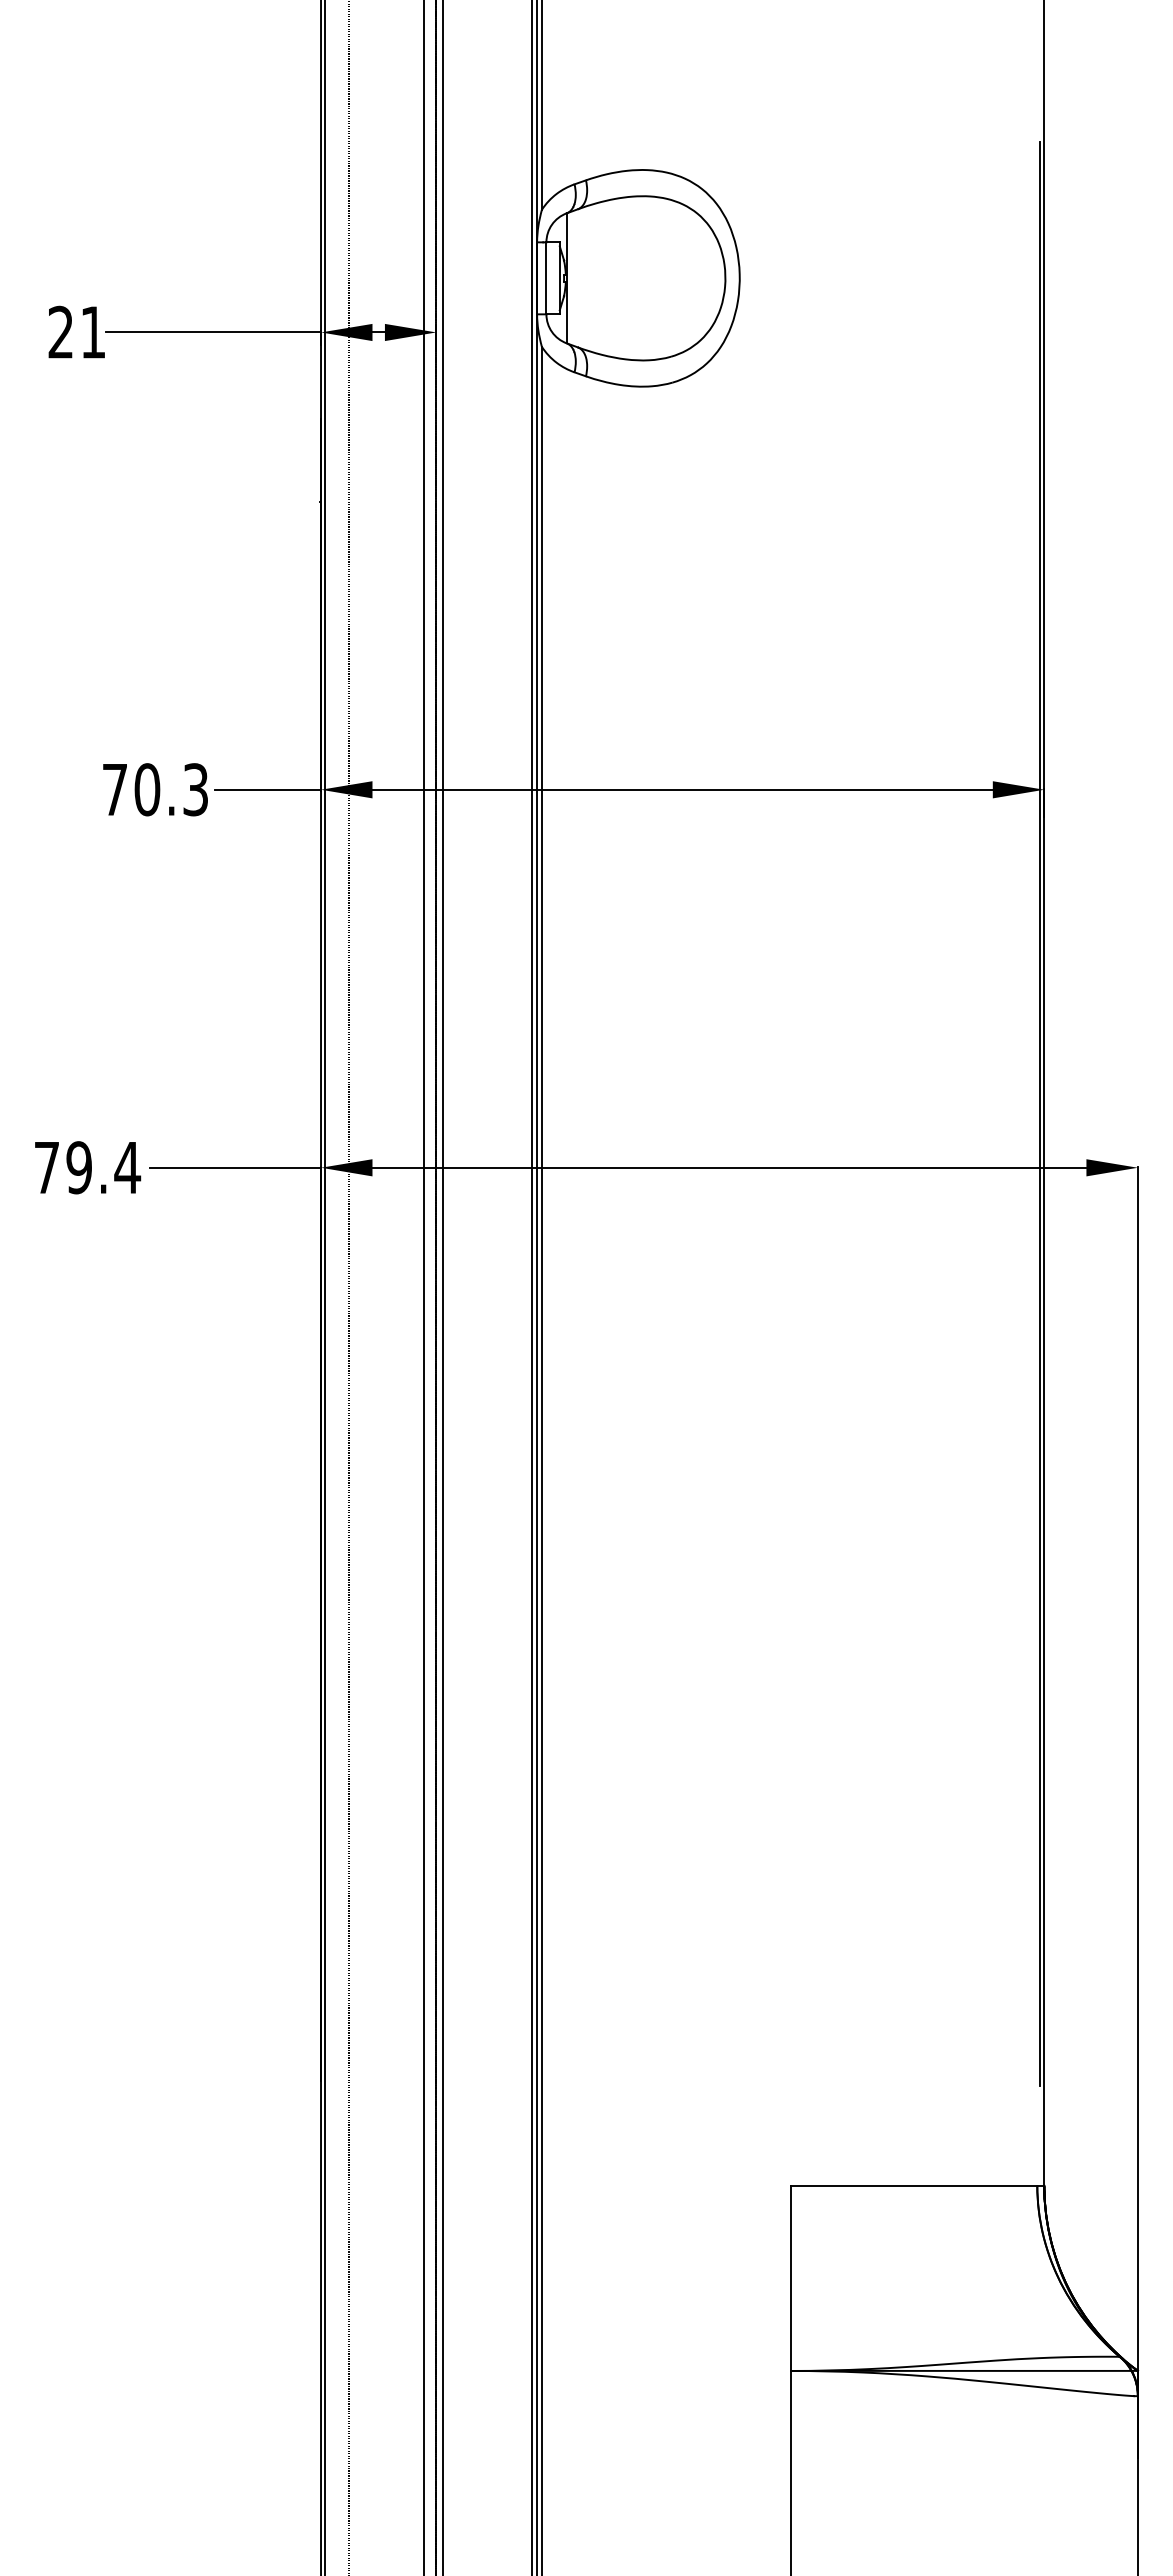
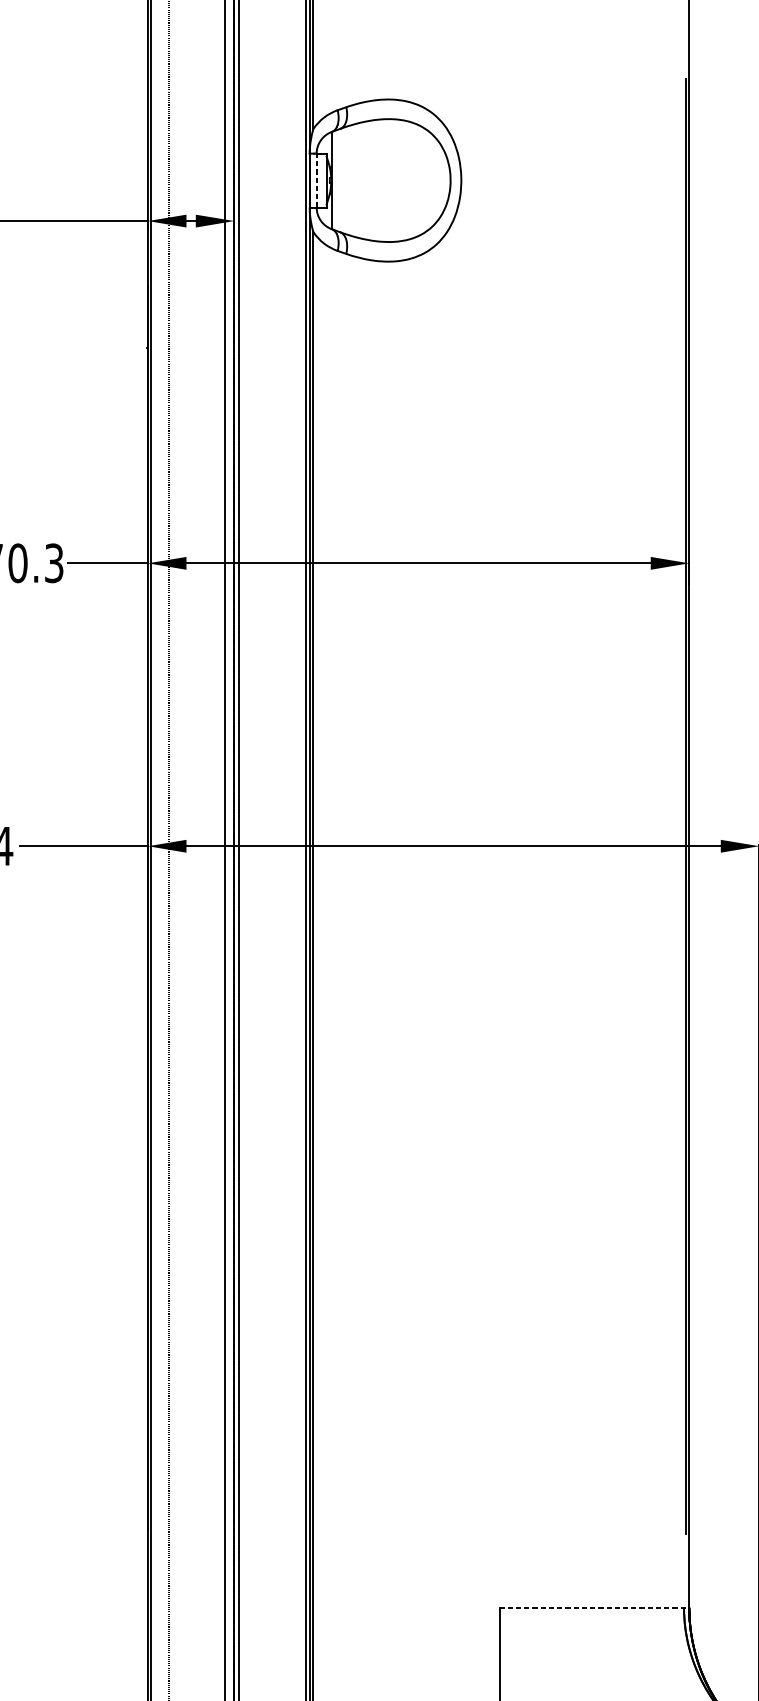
line: (546, 278) -> (316, 180), solid -> dashed
line: (917, 2185) -> (594, 1607), solid -> dashed

